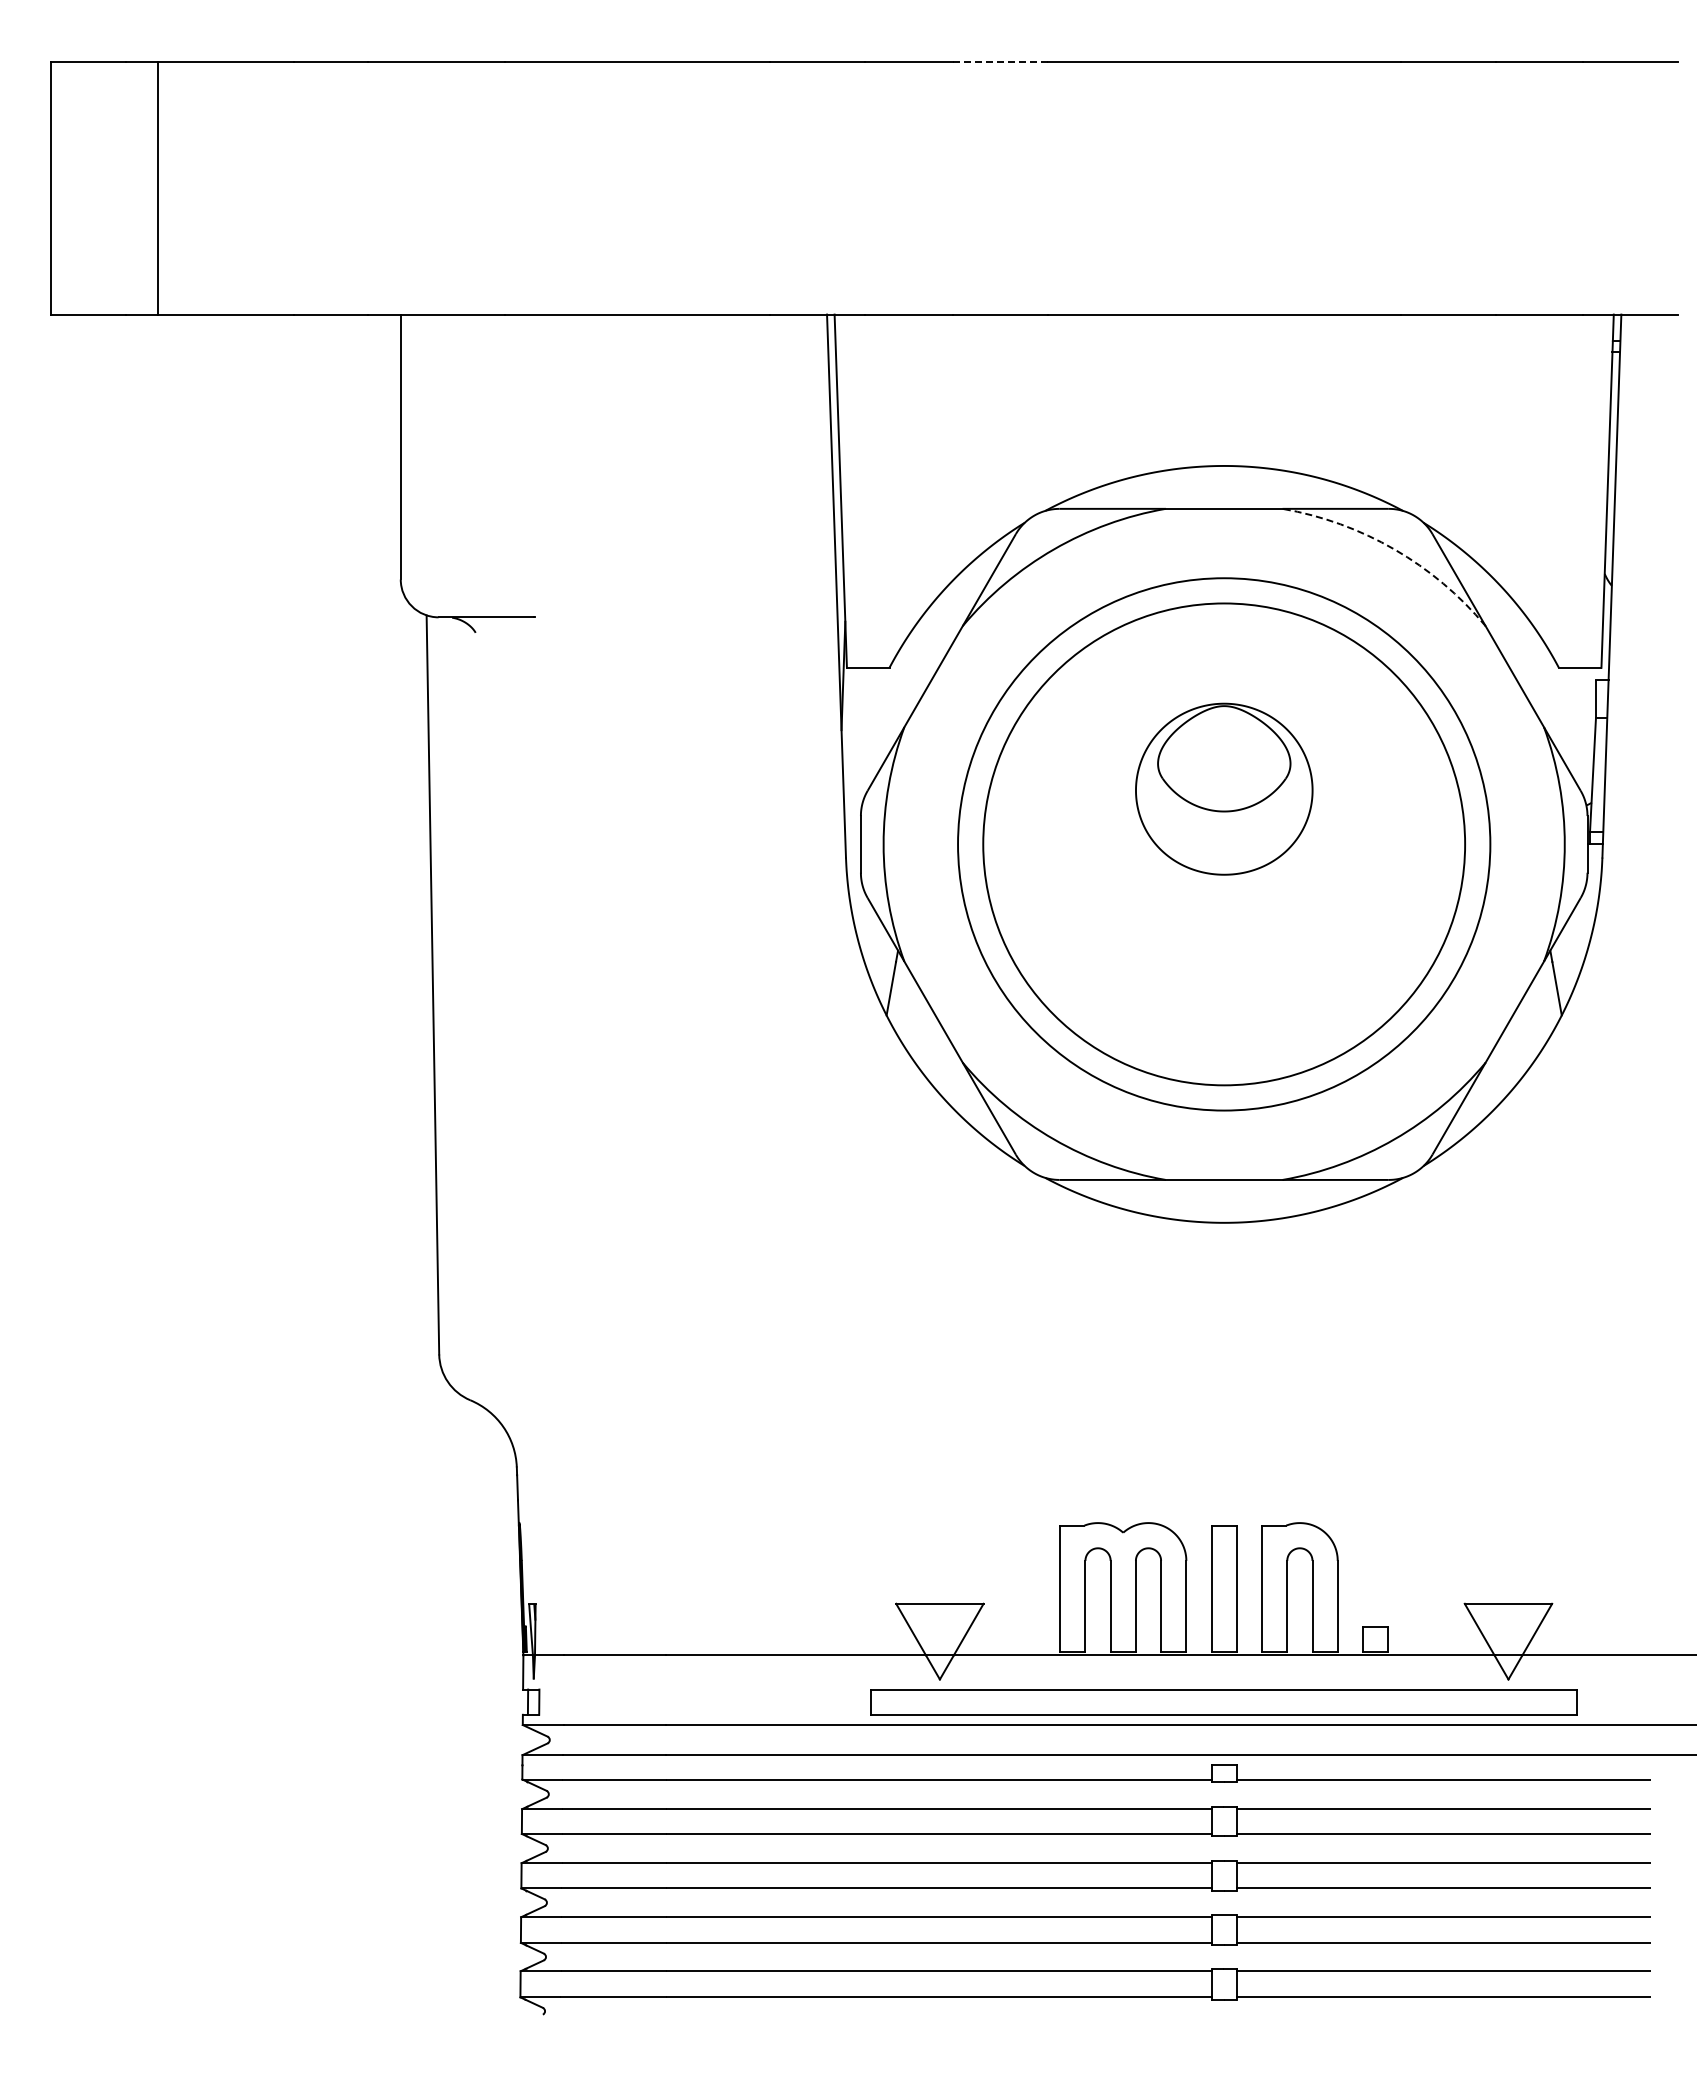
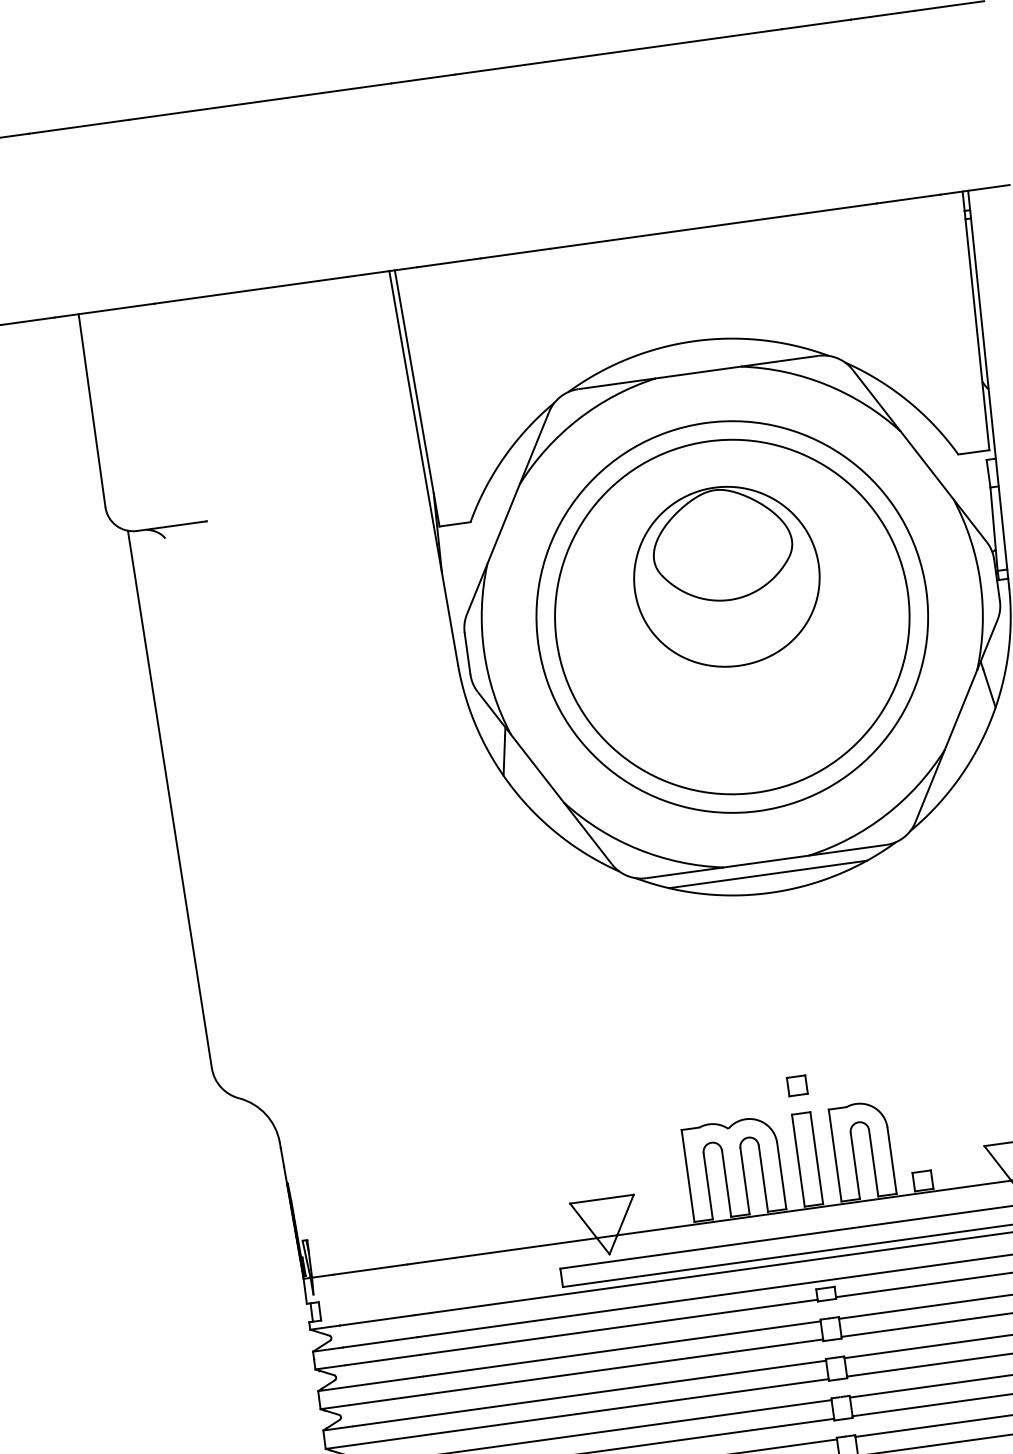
line: (999, 62) -> (489, 69), dashed -> solid
arc: (1394, 549) -> (826, 384), dashed -> solid
part: (1224, 789) -> (726, 577), size x1.43
line: (1224, 1197) -> (768, 874), added
part: (1224, 1487) -> (797, 1085), added

